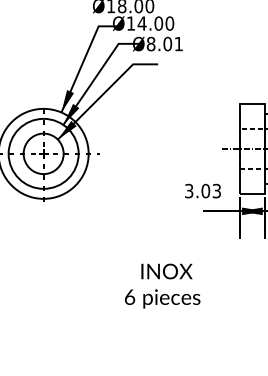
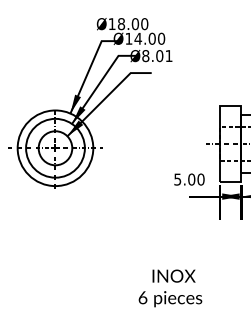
text: (203, 191) -> (189, 179), 3.03 -> 5.00
text: (162, 286) -> (170, 288), moved

